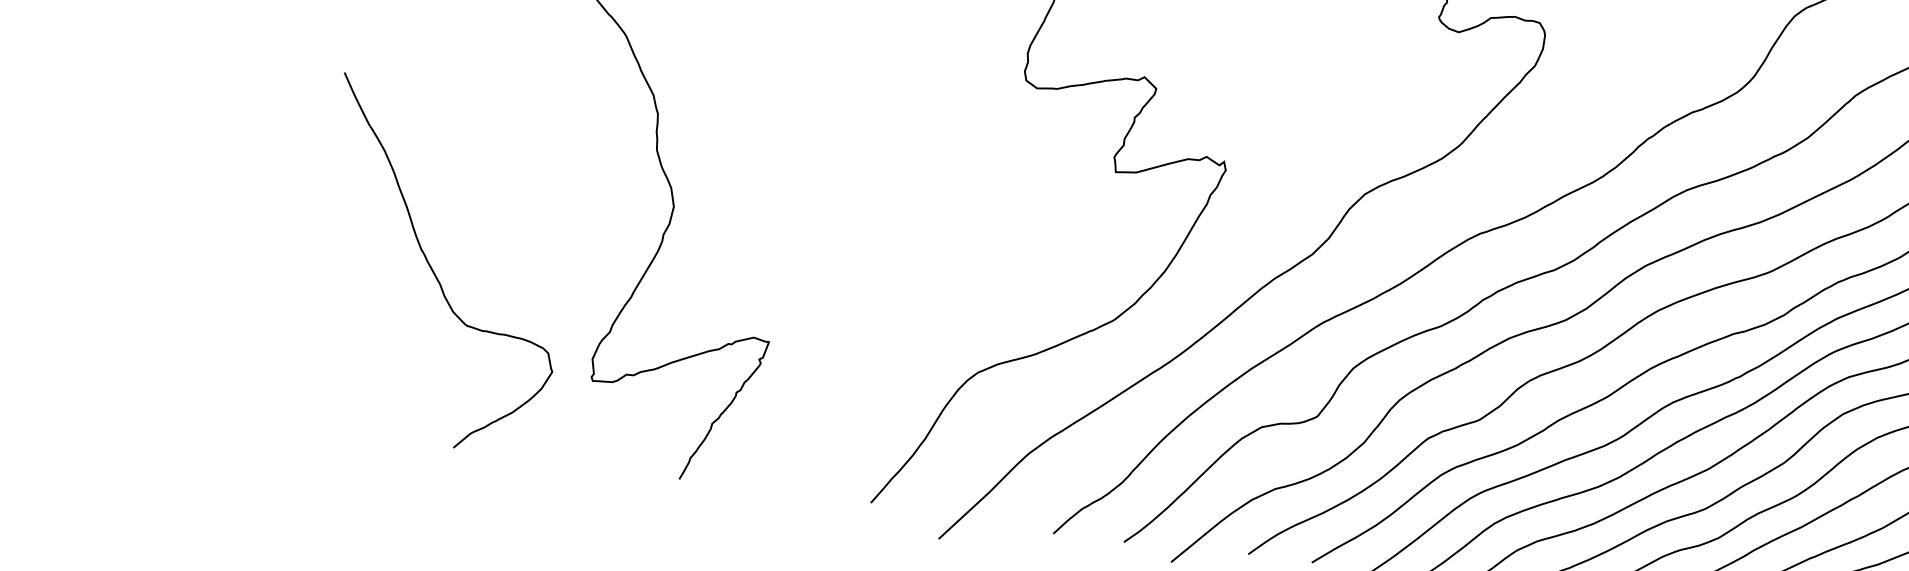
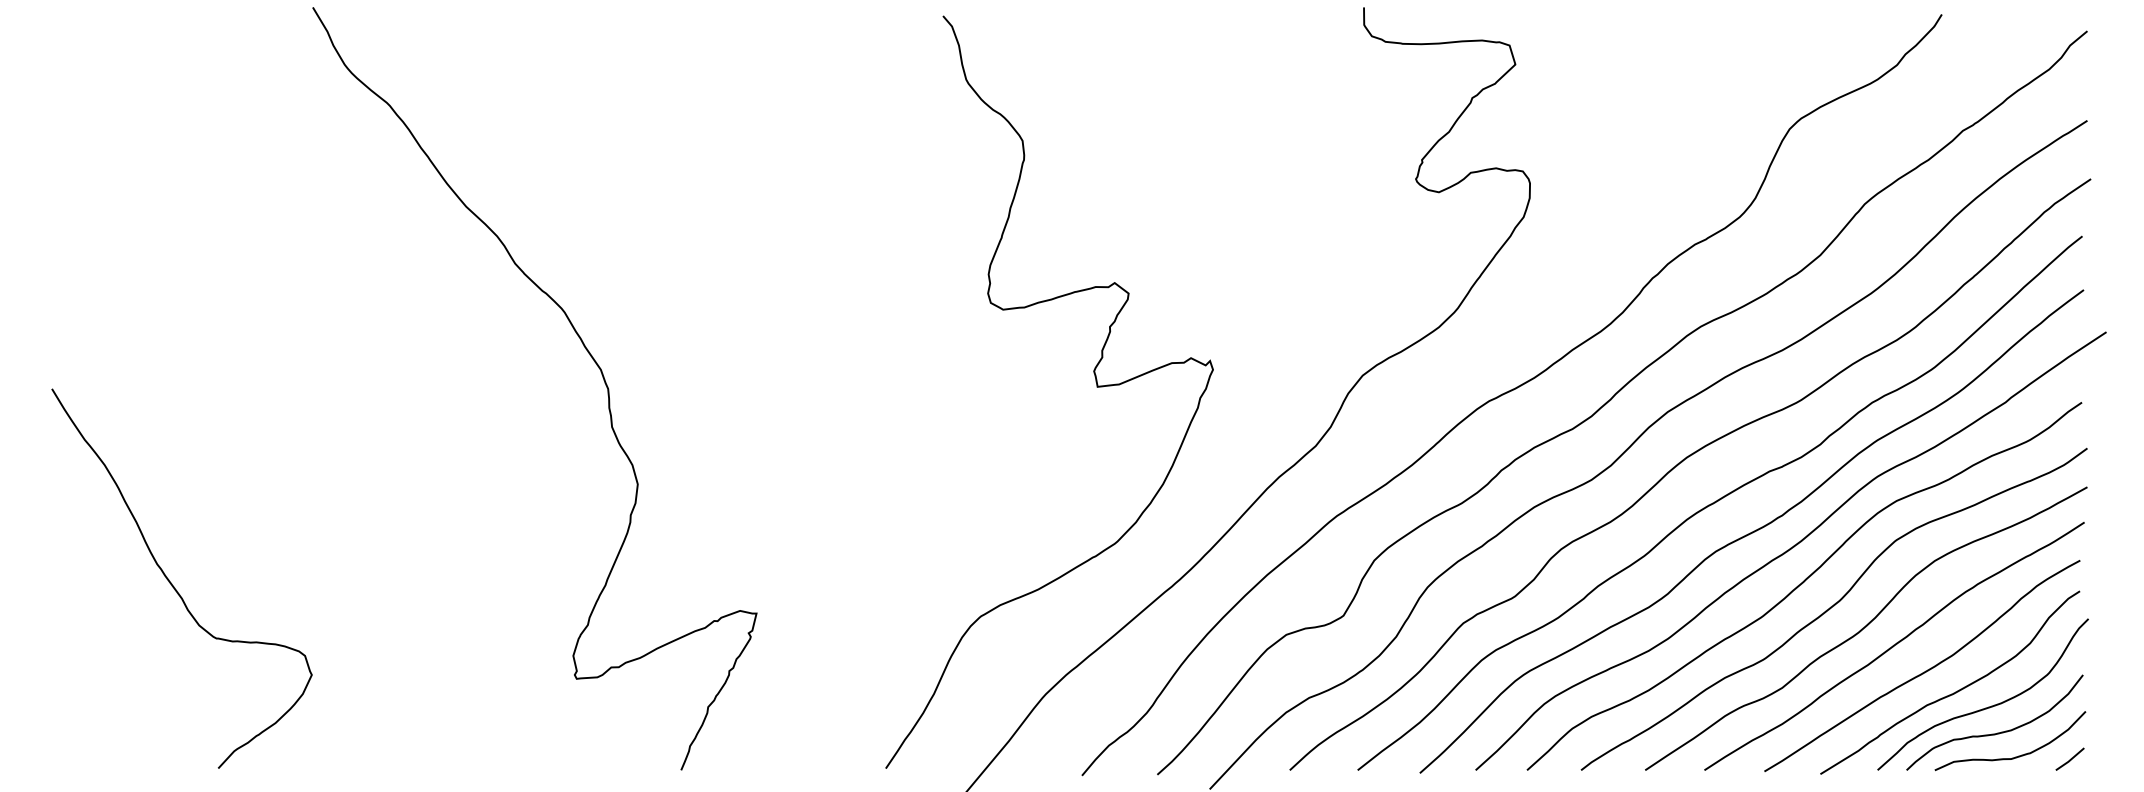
curve: (433, 269) -> (172, 583), moved

